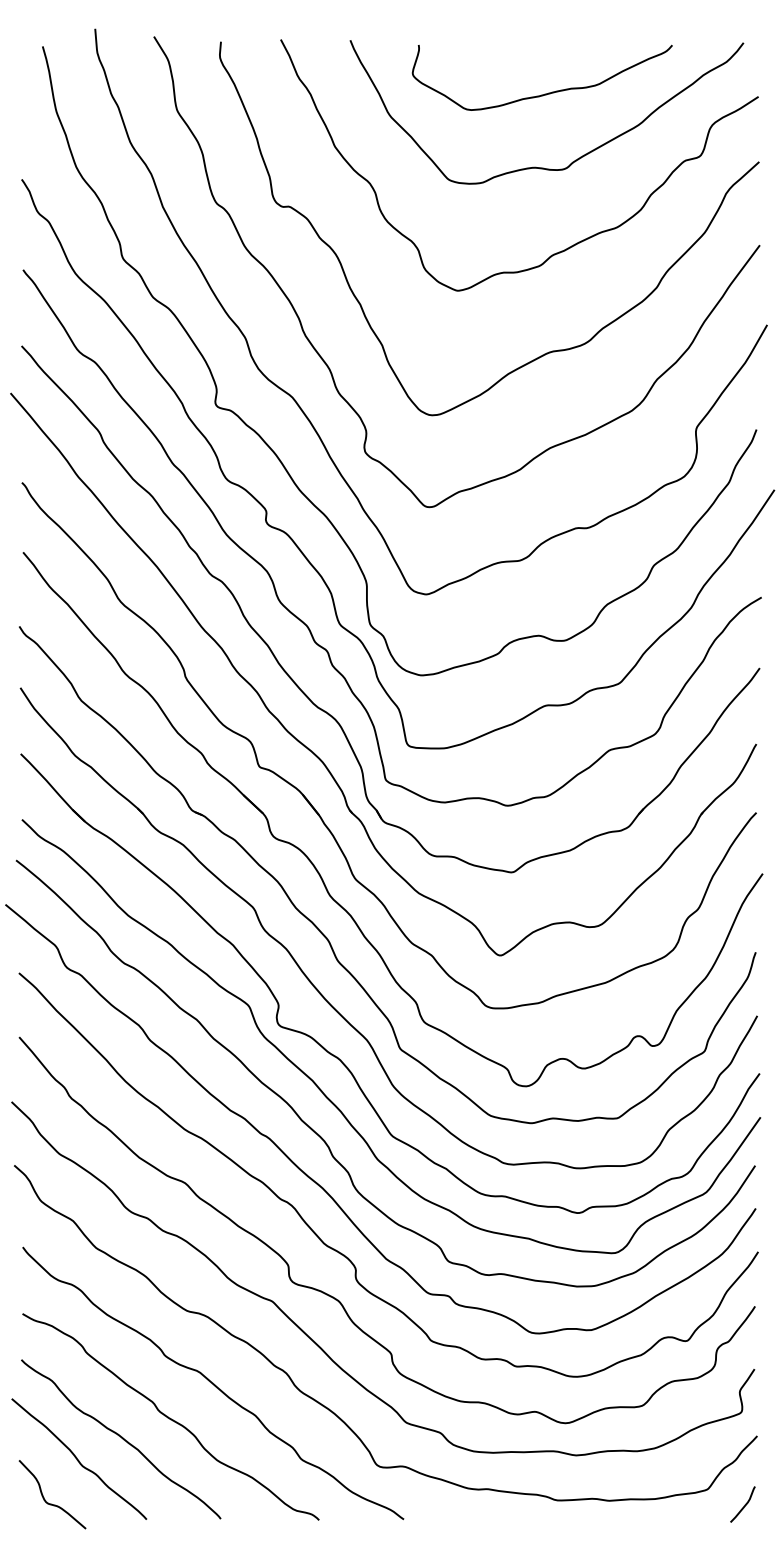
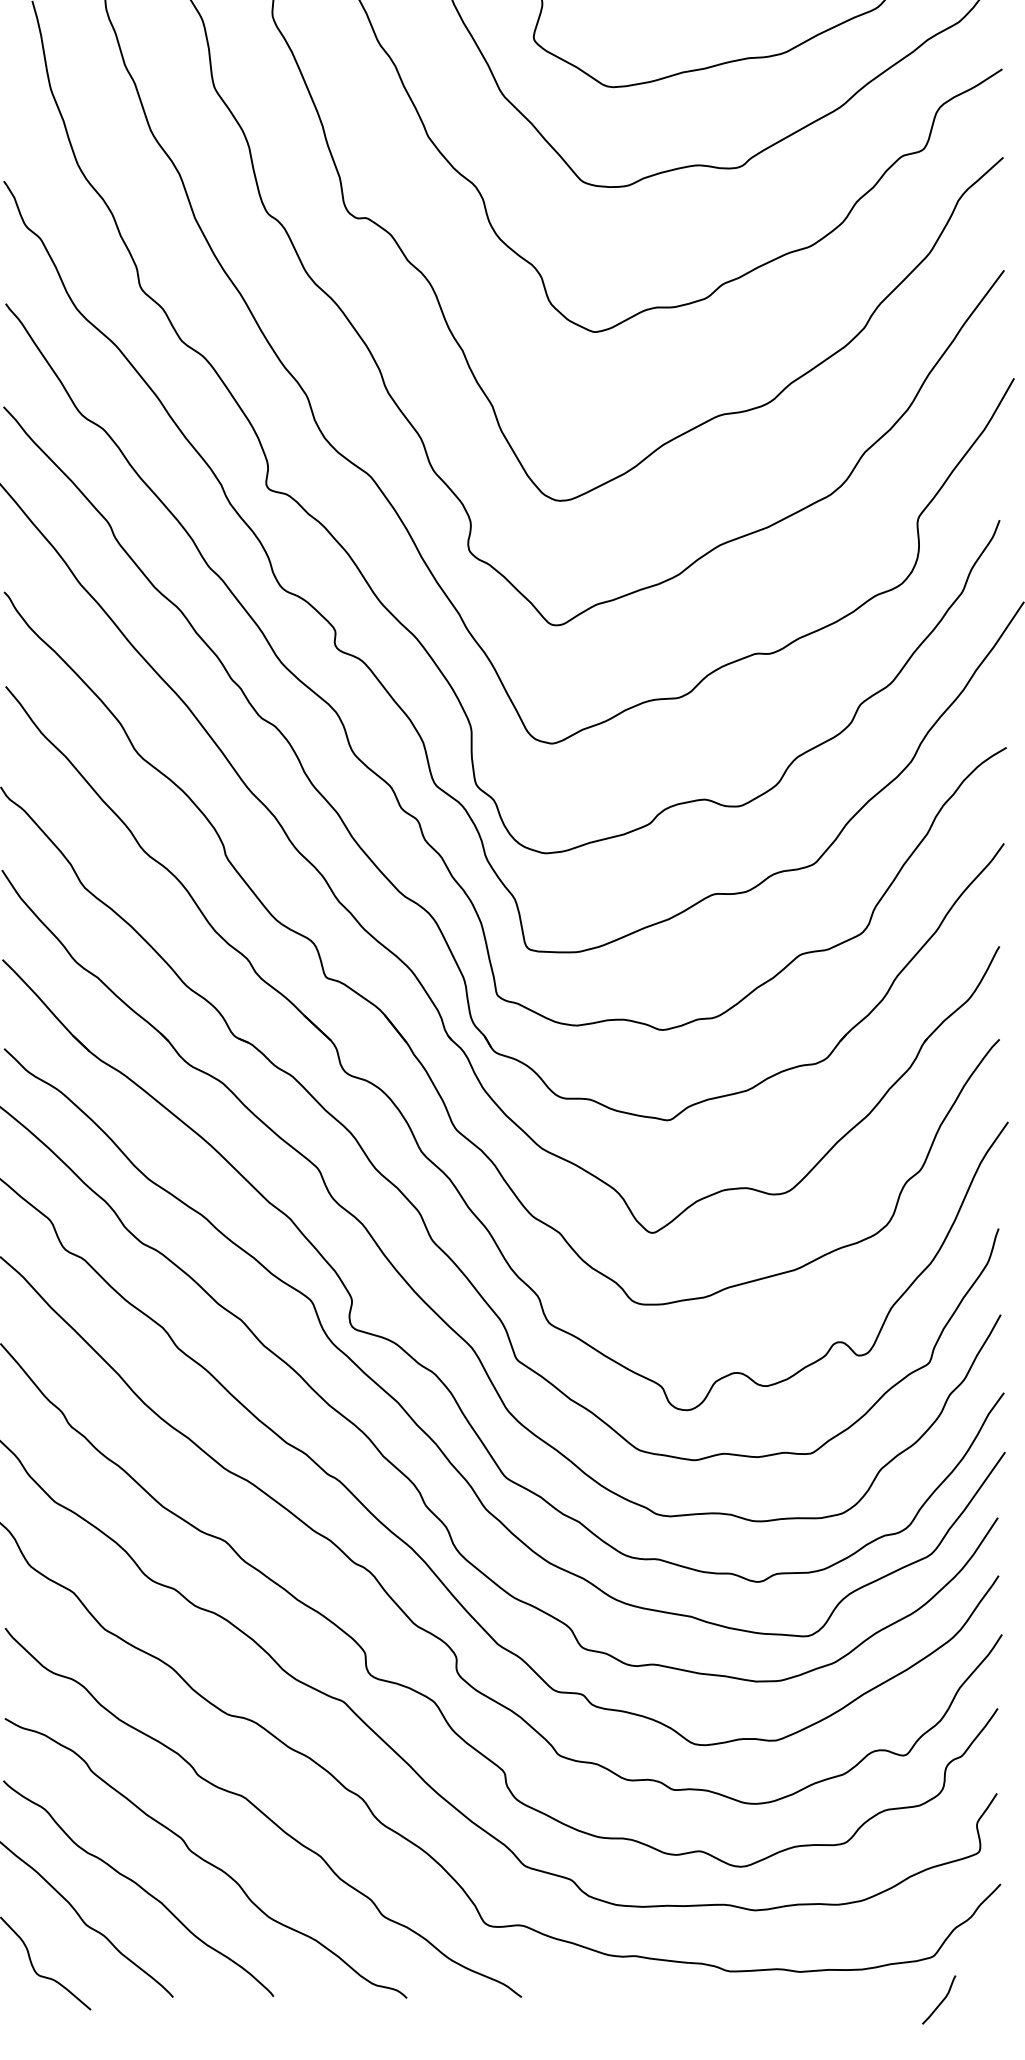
curve: (744, 1504) -> (941, 1999), moved

